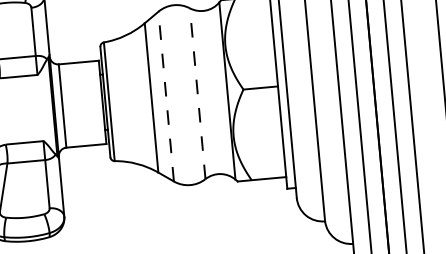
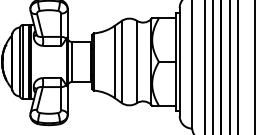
line: (196, 92) -> (136, 61), dashed -> solid
line: (165, 95) -> (121, 61), dashed -> solid

